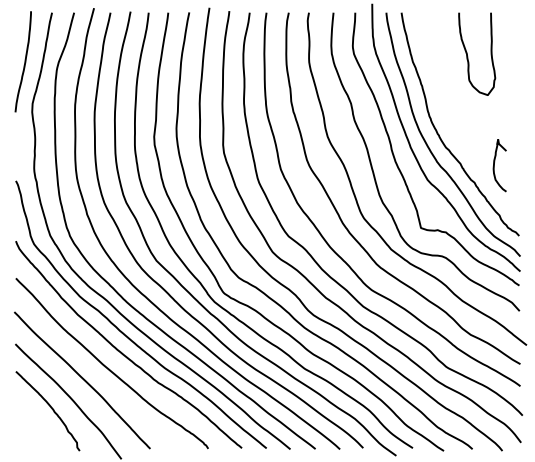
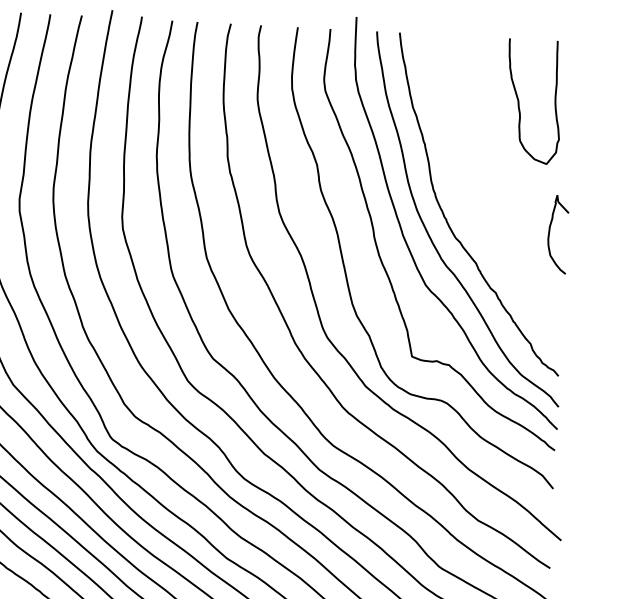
curve: (468, 56) -> (520, 104), moved
curve: (494, 165) -> (549, 233), moved

